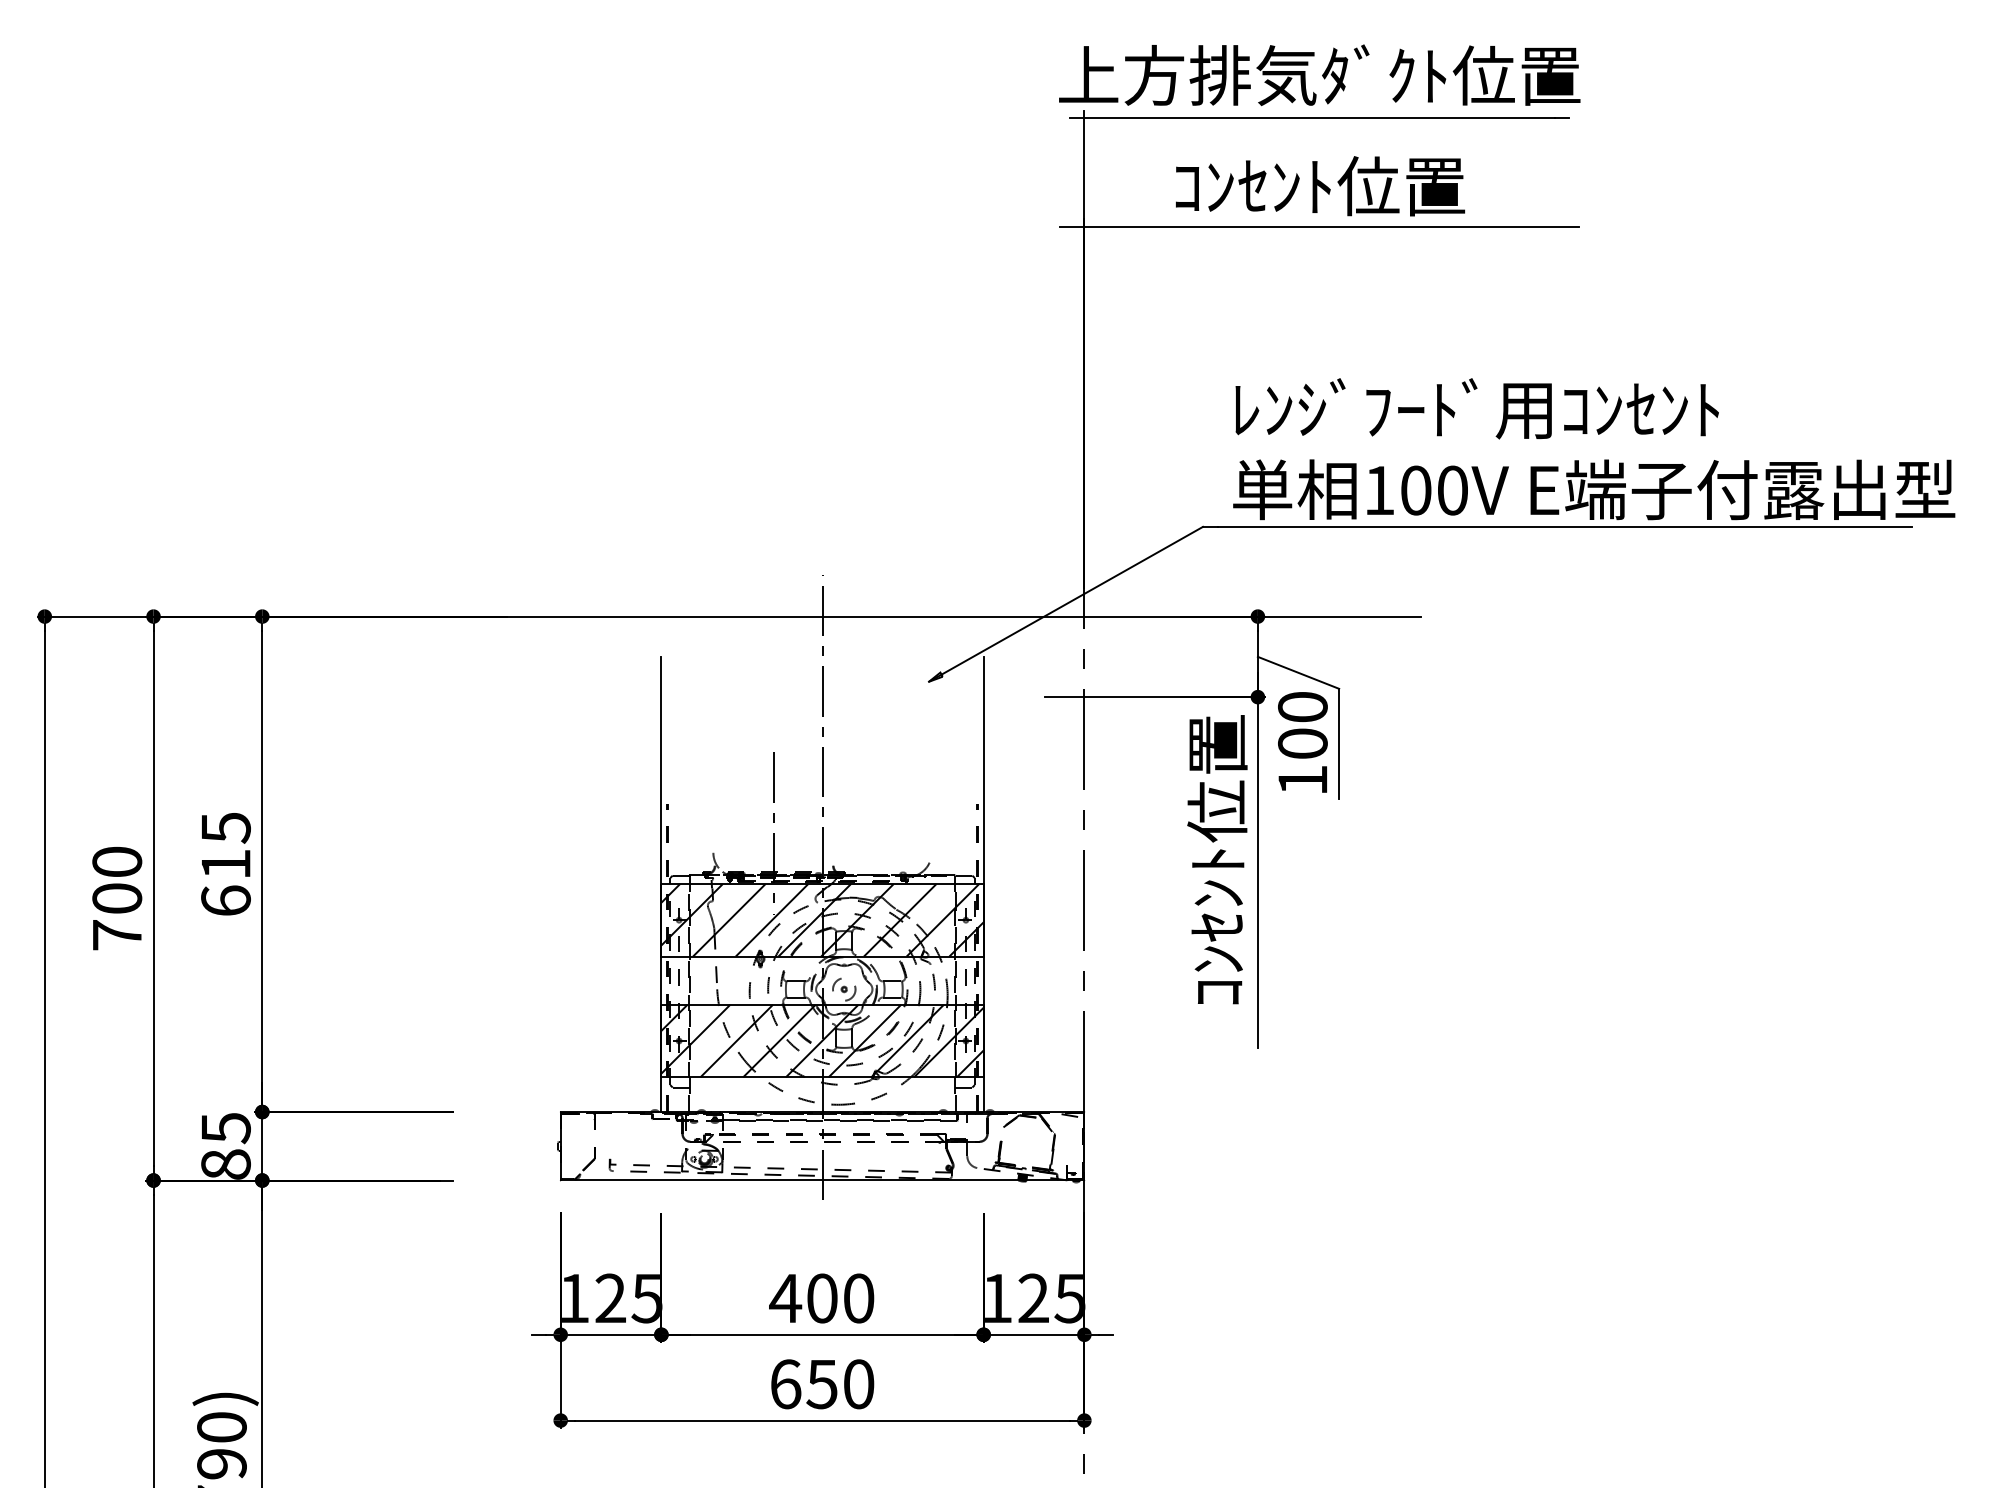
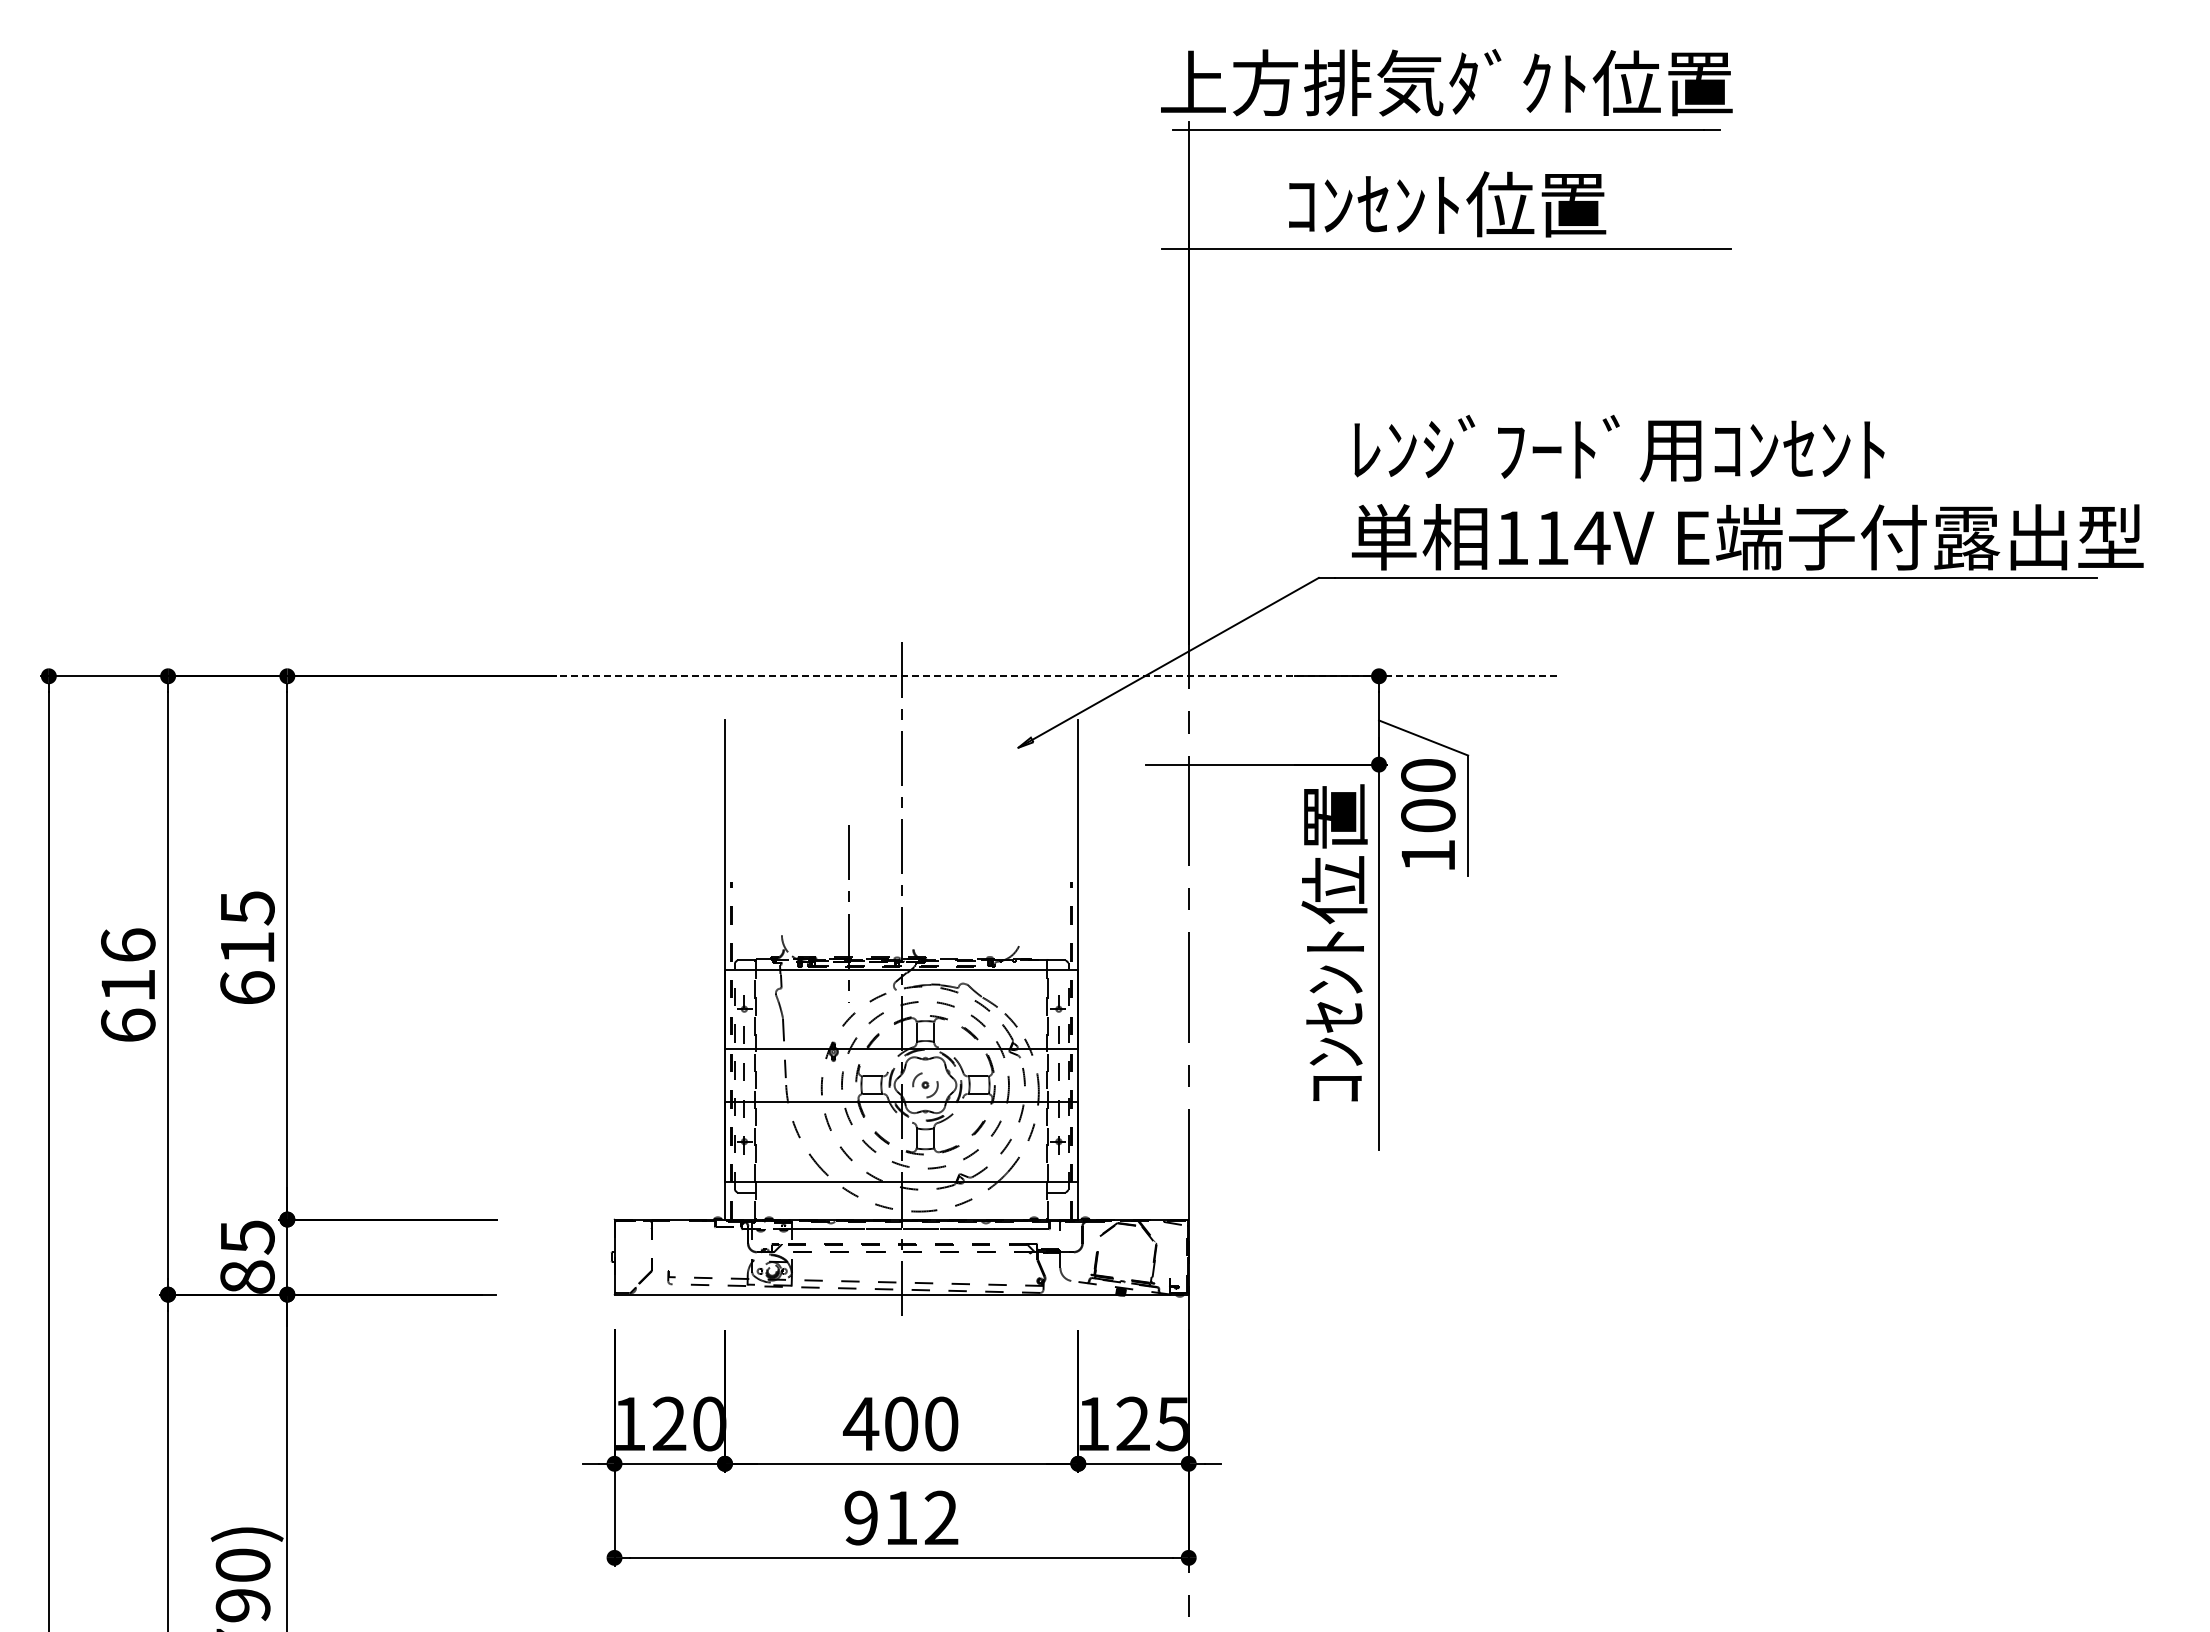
text: (1435, 490) -> (1573, 537), 100V -> 114V
line: (907, 616) -> (994, 676), solid -> dashed
text: (117, 898) -> (128, 985), 700 -> 616
hatch: (822, 920) -> (901, 1009), removed
hatch: (822, 1040) -> (901, 1141), removed
text: (647, 1298) -> (709, 1423), 125 -> 120
text: (822, 1383) -> (901, 1517), 650 -> 912

